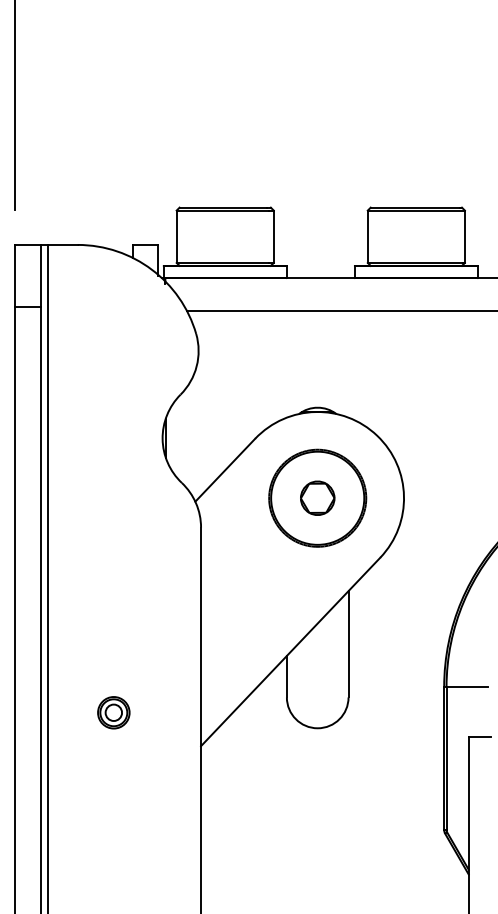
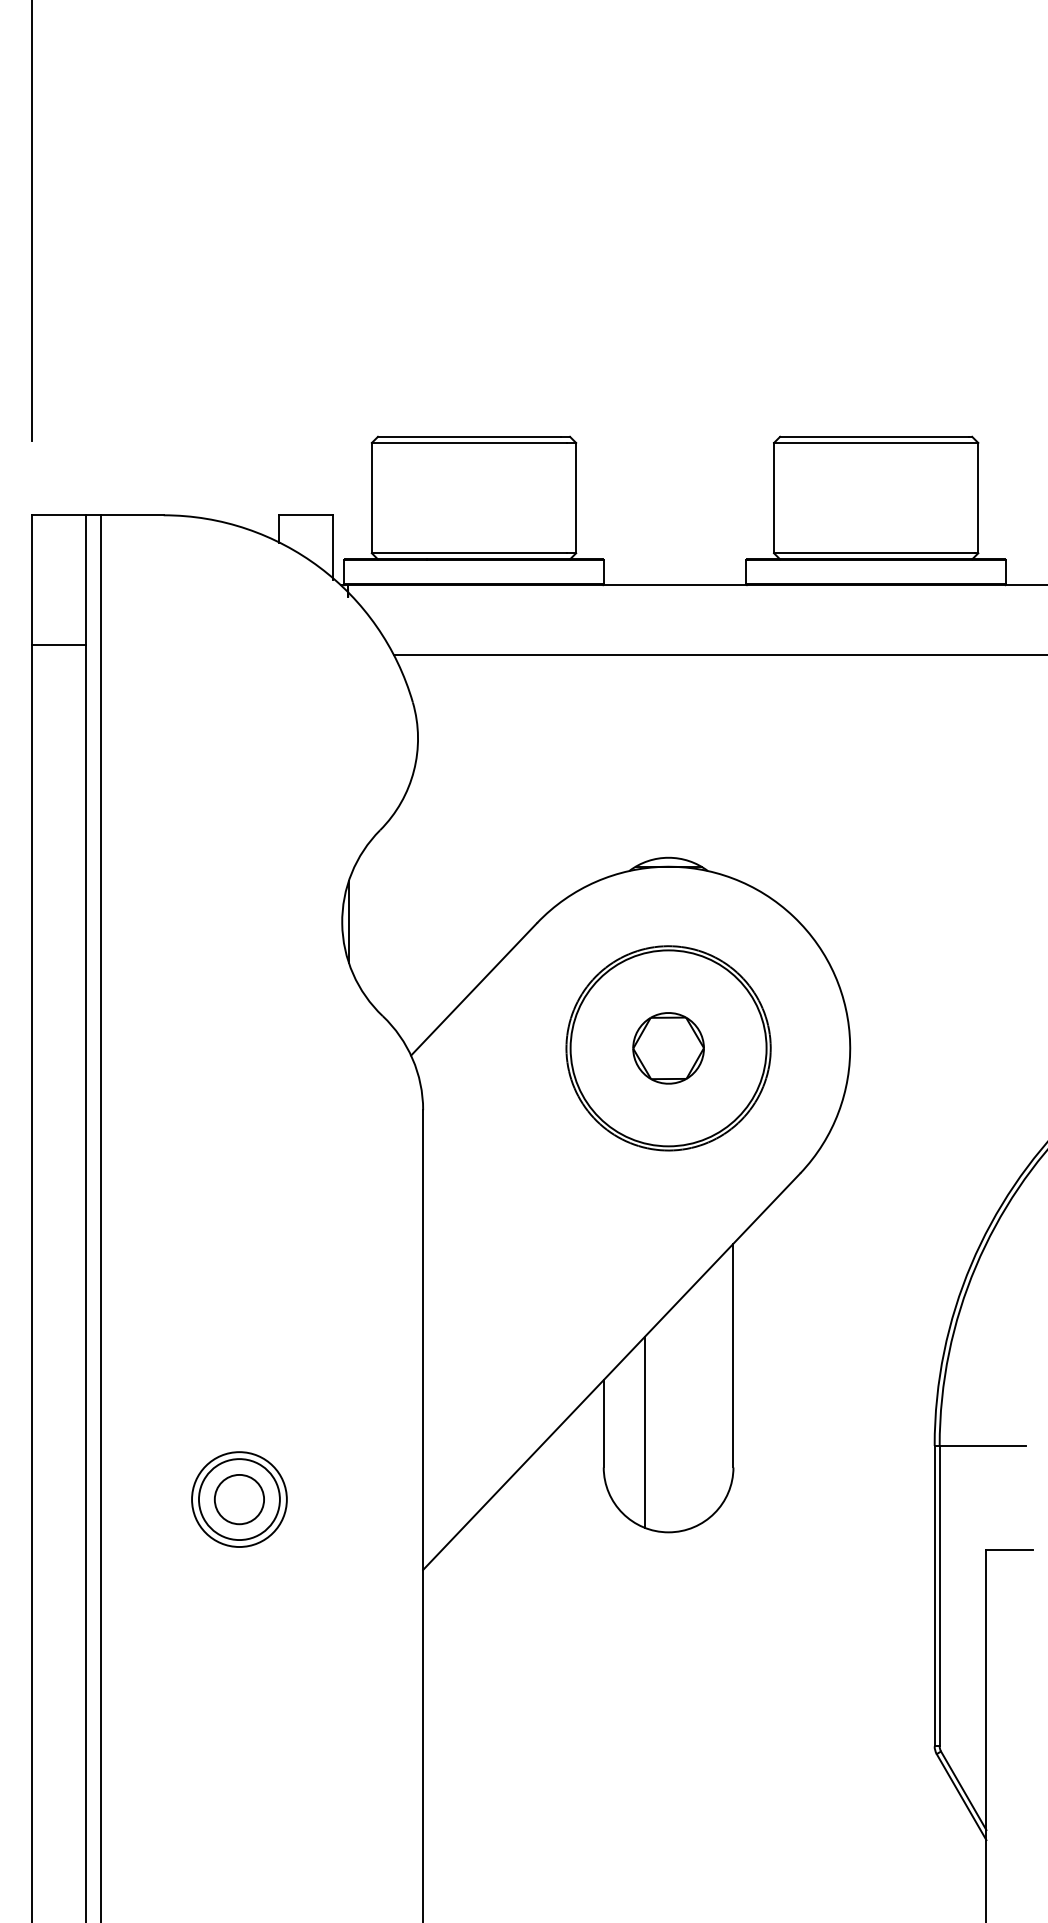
line: (306, 680) -> (644, 1431), added
part: (113, 712) -> (238, 1499), size x1.43

